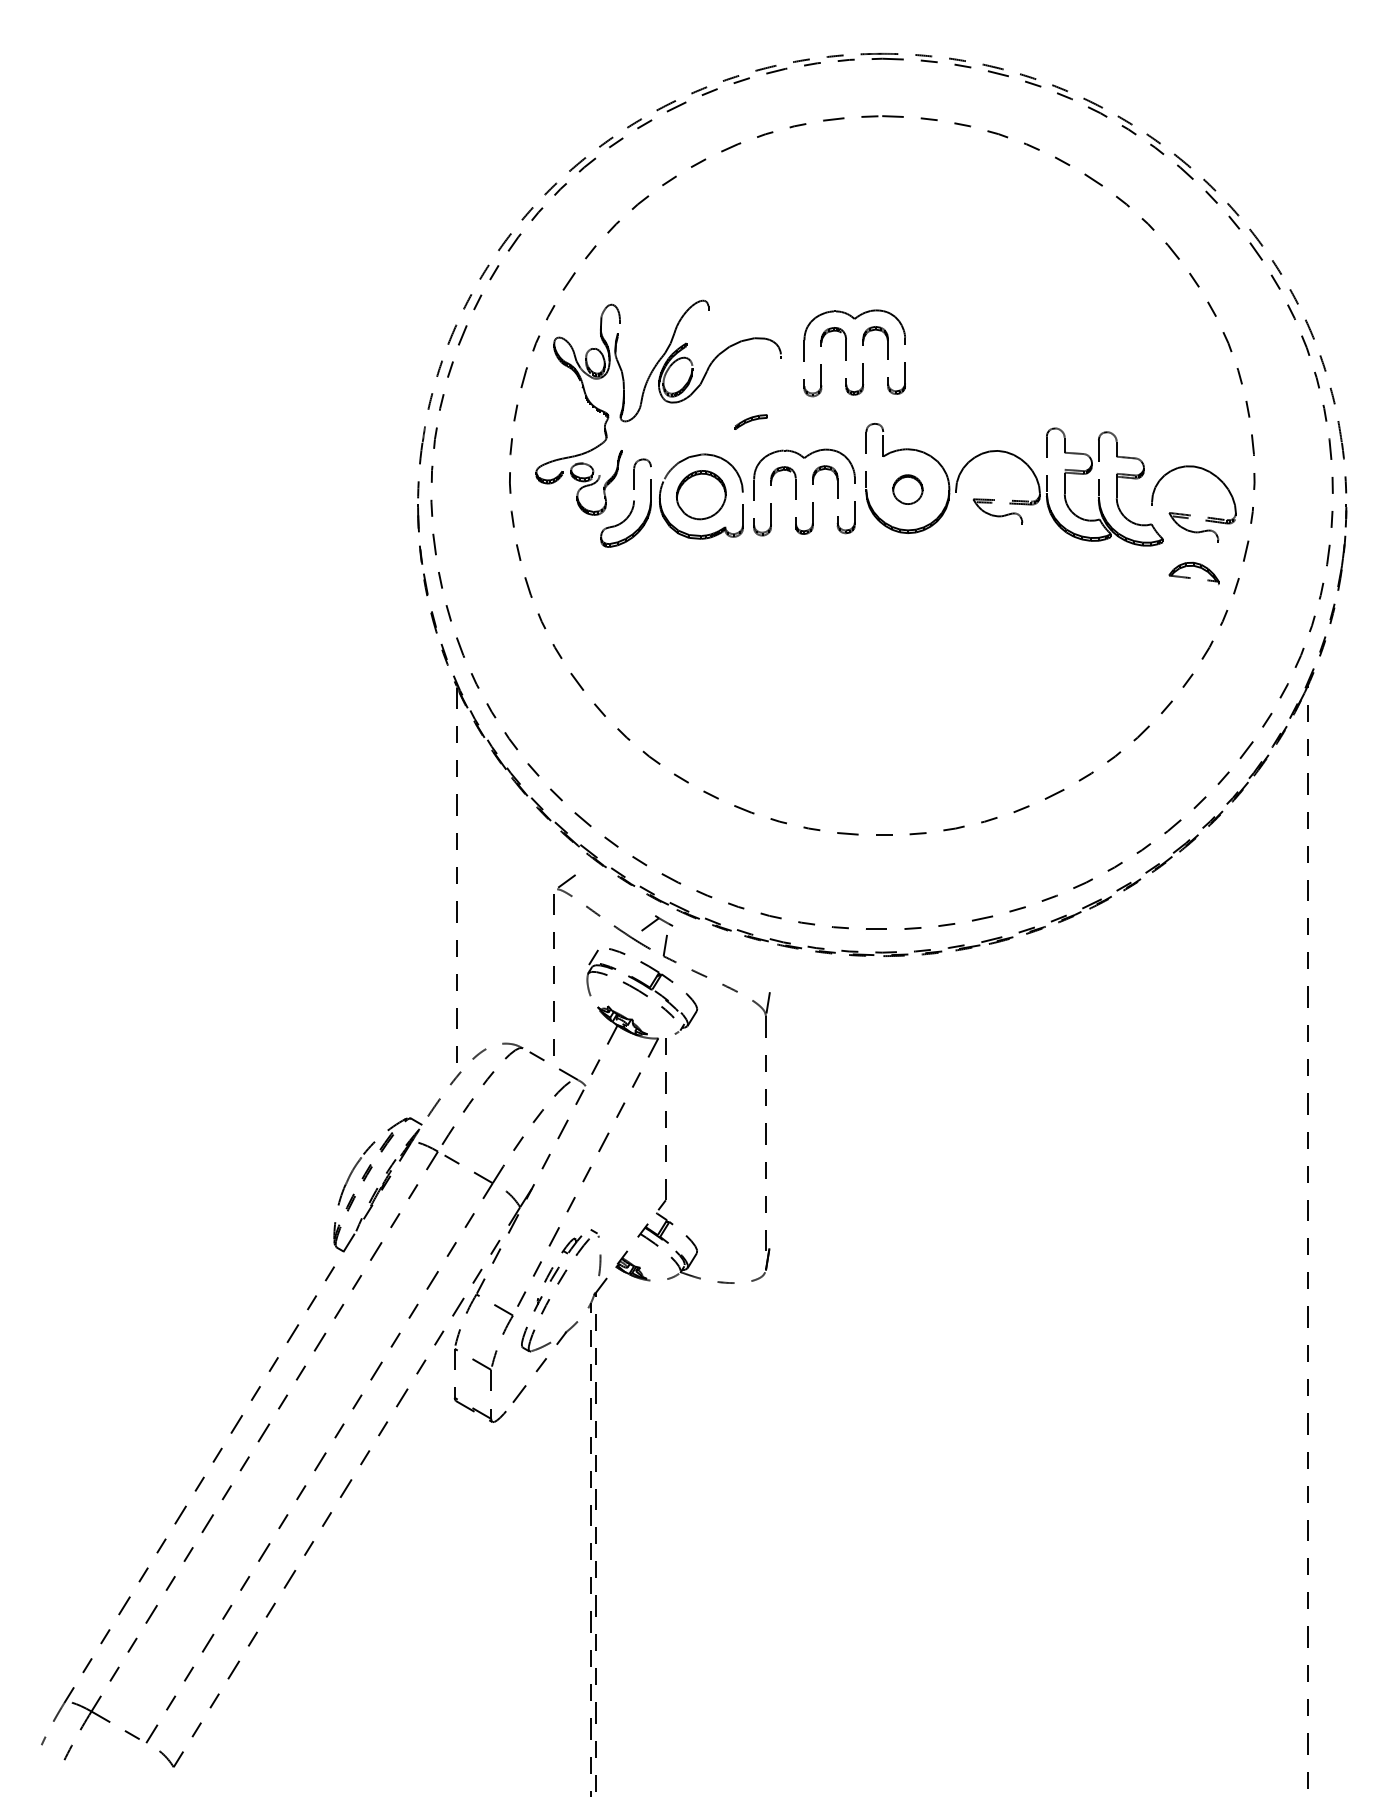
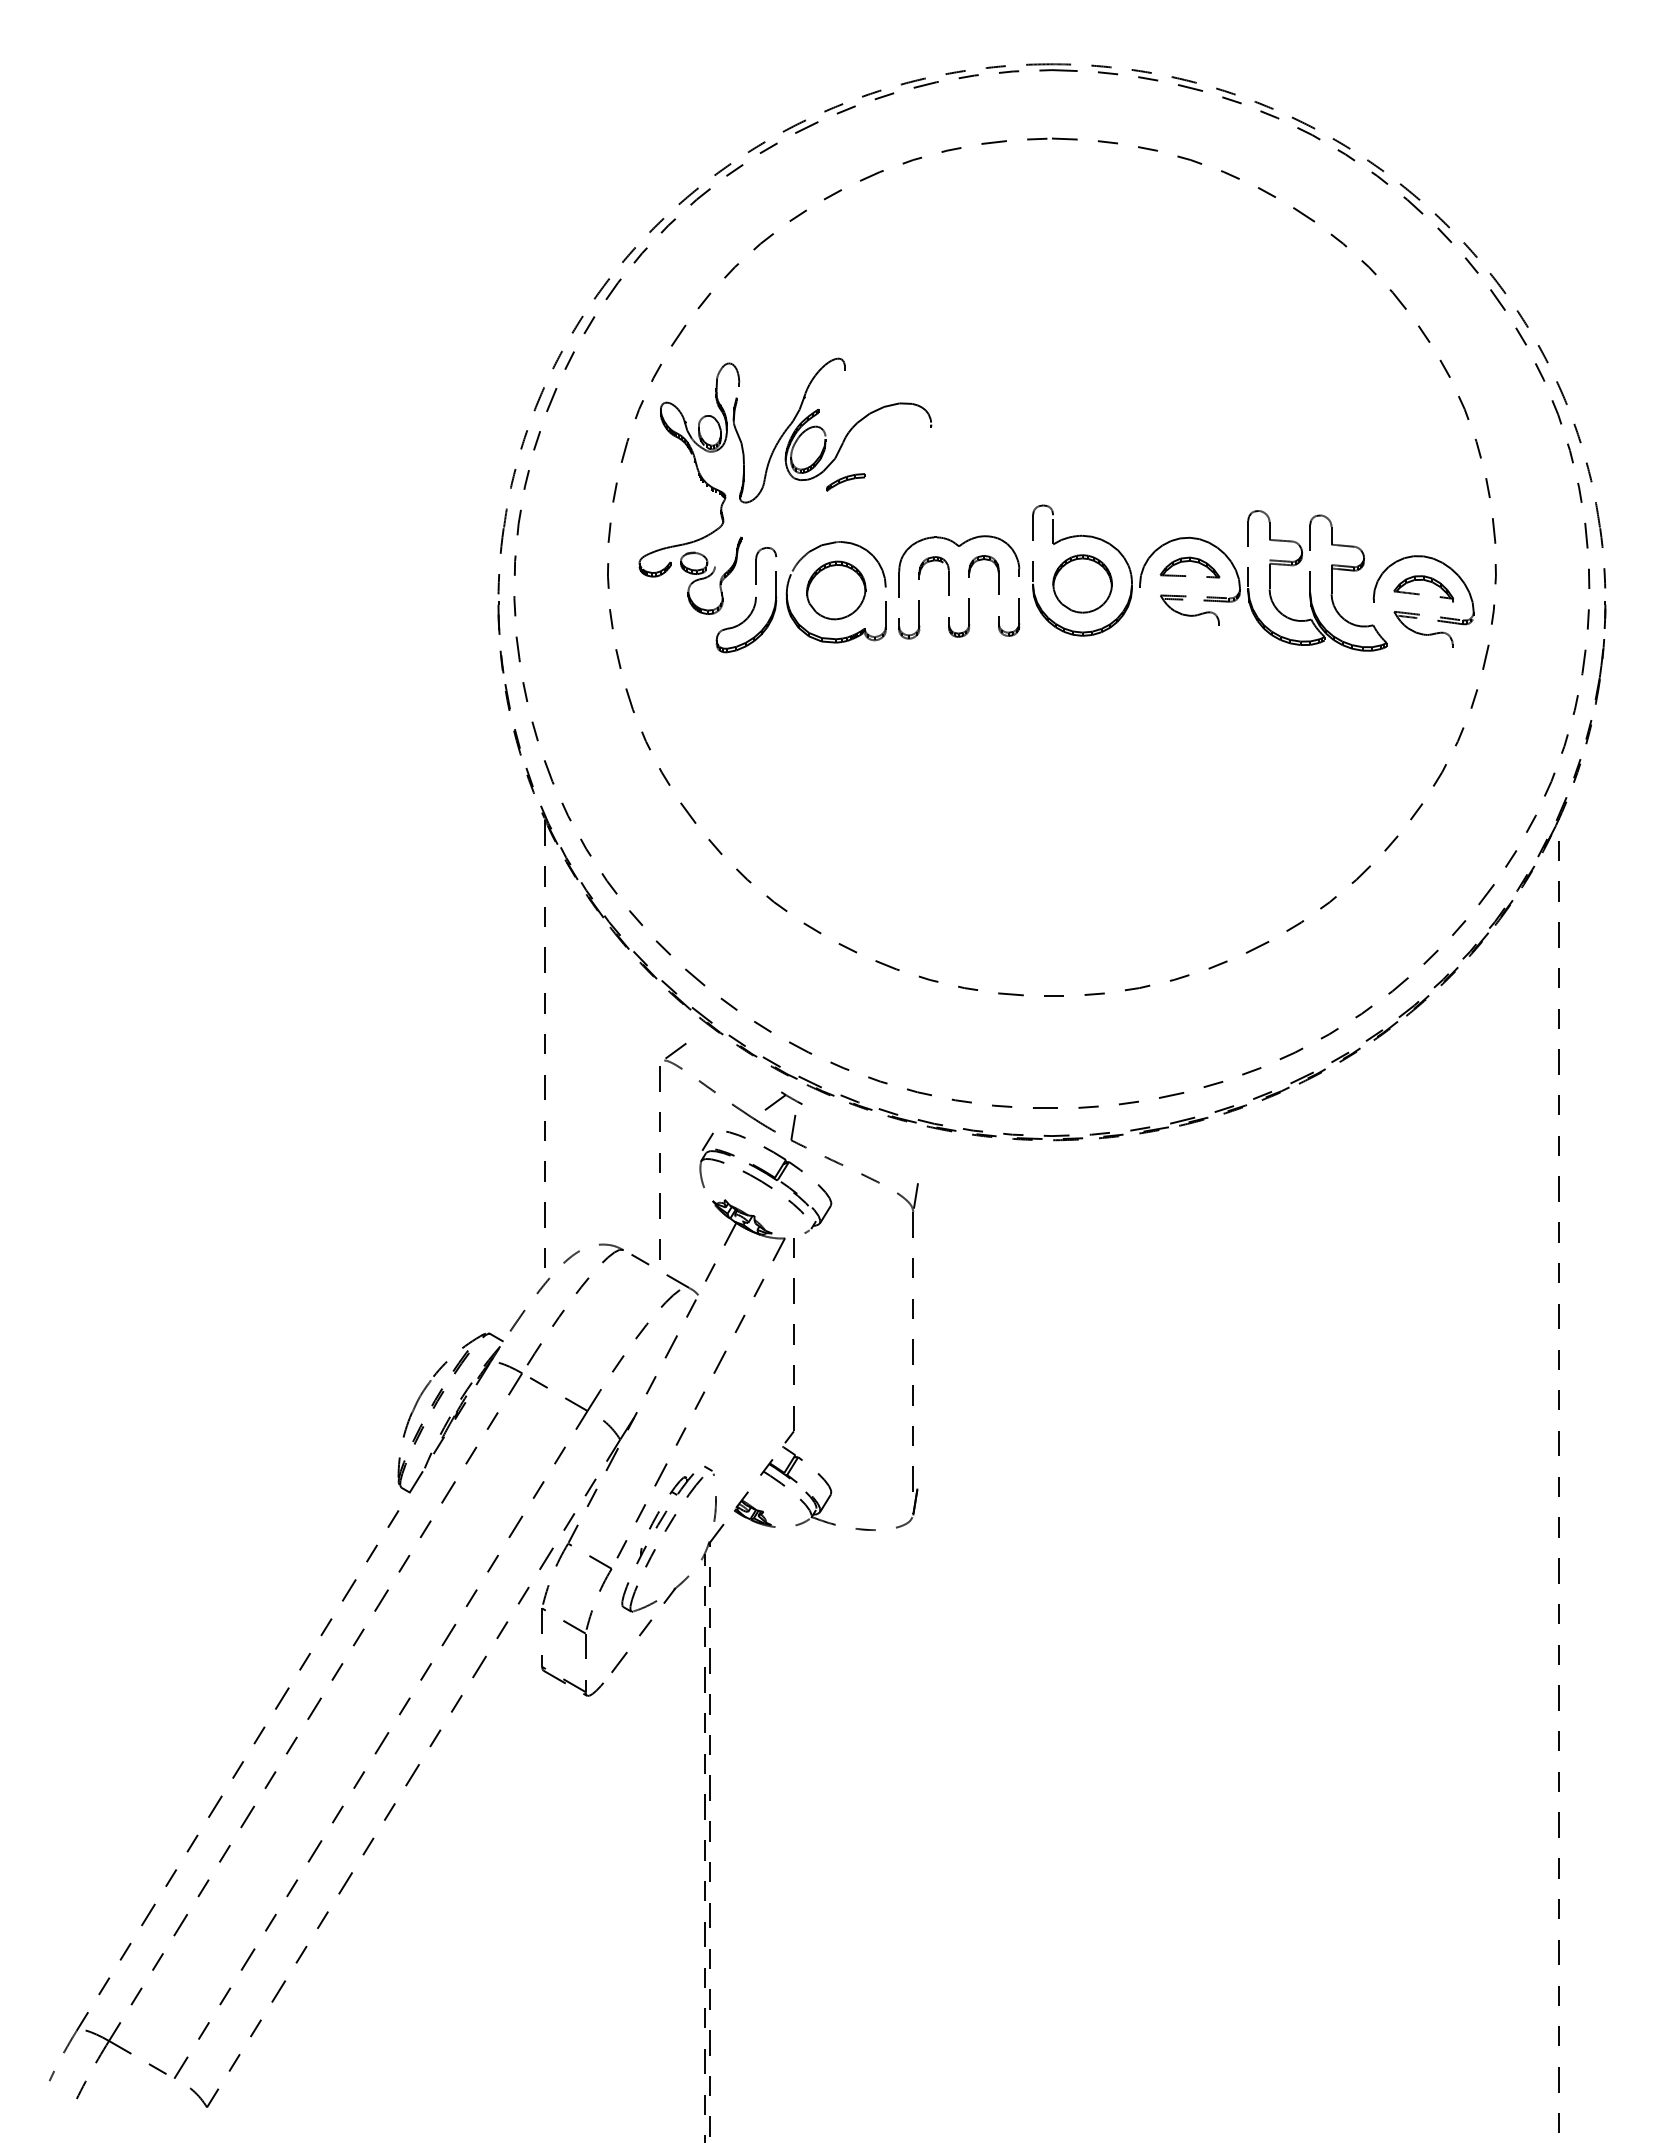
part: (846, 353) -> (1009, 421), removed
part: (751, 422) -> (845, 482), moved
part: (997, 475) -> (1189, 567), added
part: (907, 489) -> (1082, 583), size x1.67
part: (1190, 577) -> (1419, 593), moved

